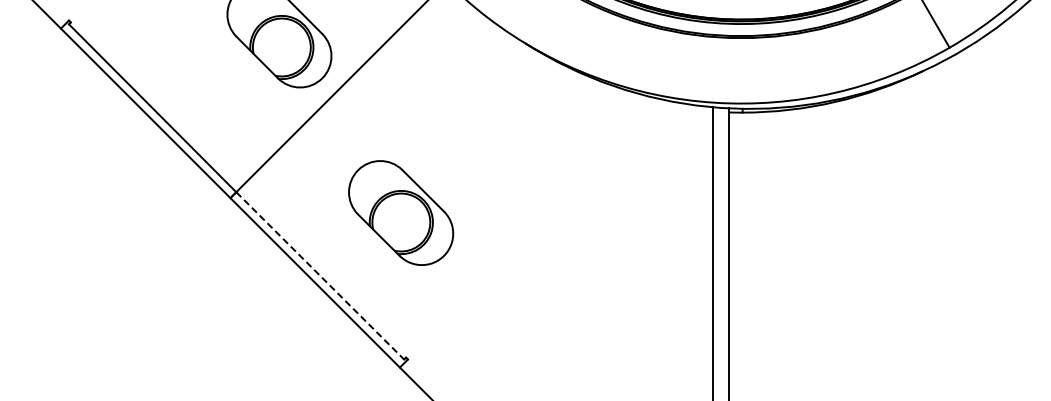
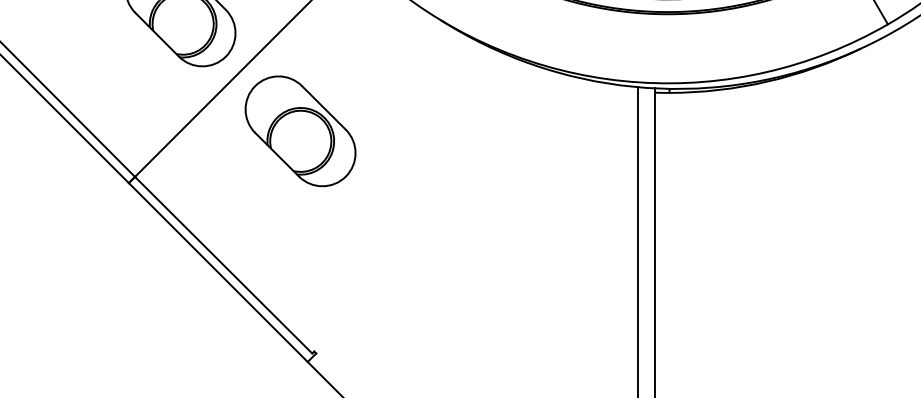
part: (400, 212) -> (299, 130), moved
line: (320, 275) -> (223, 264), dashed -> solid

